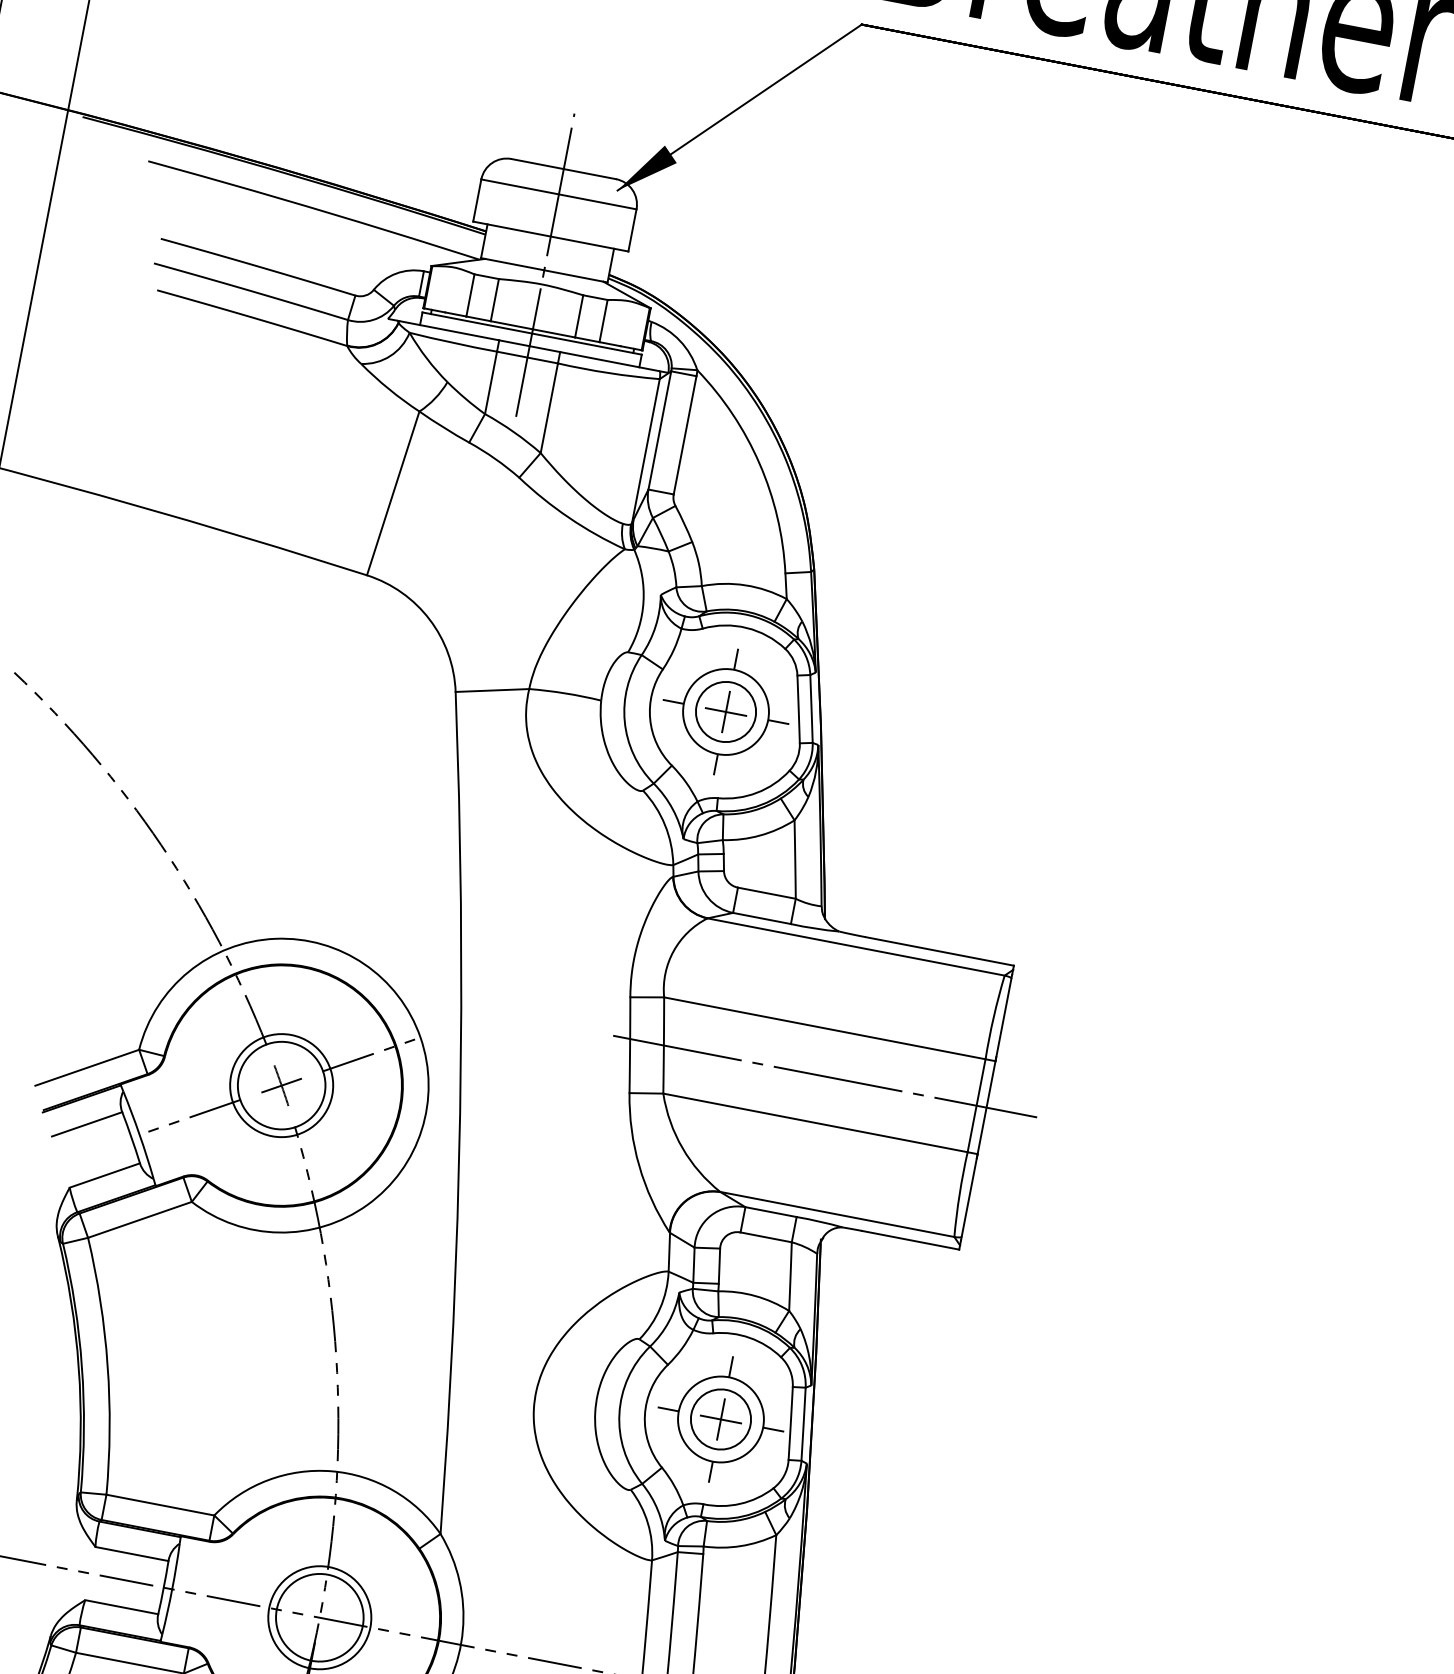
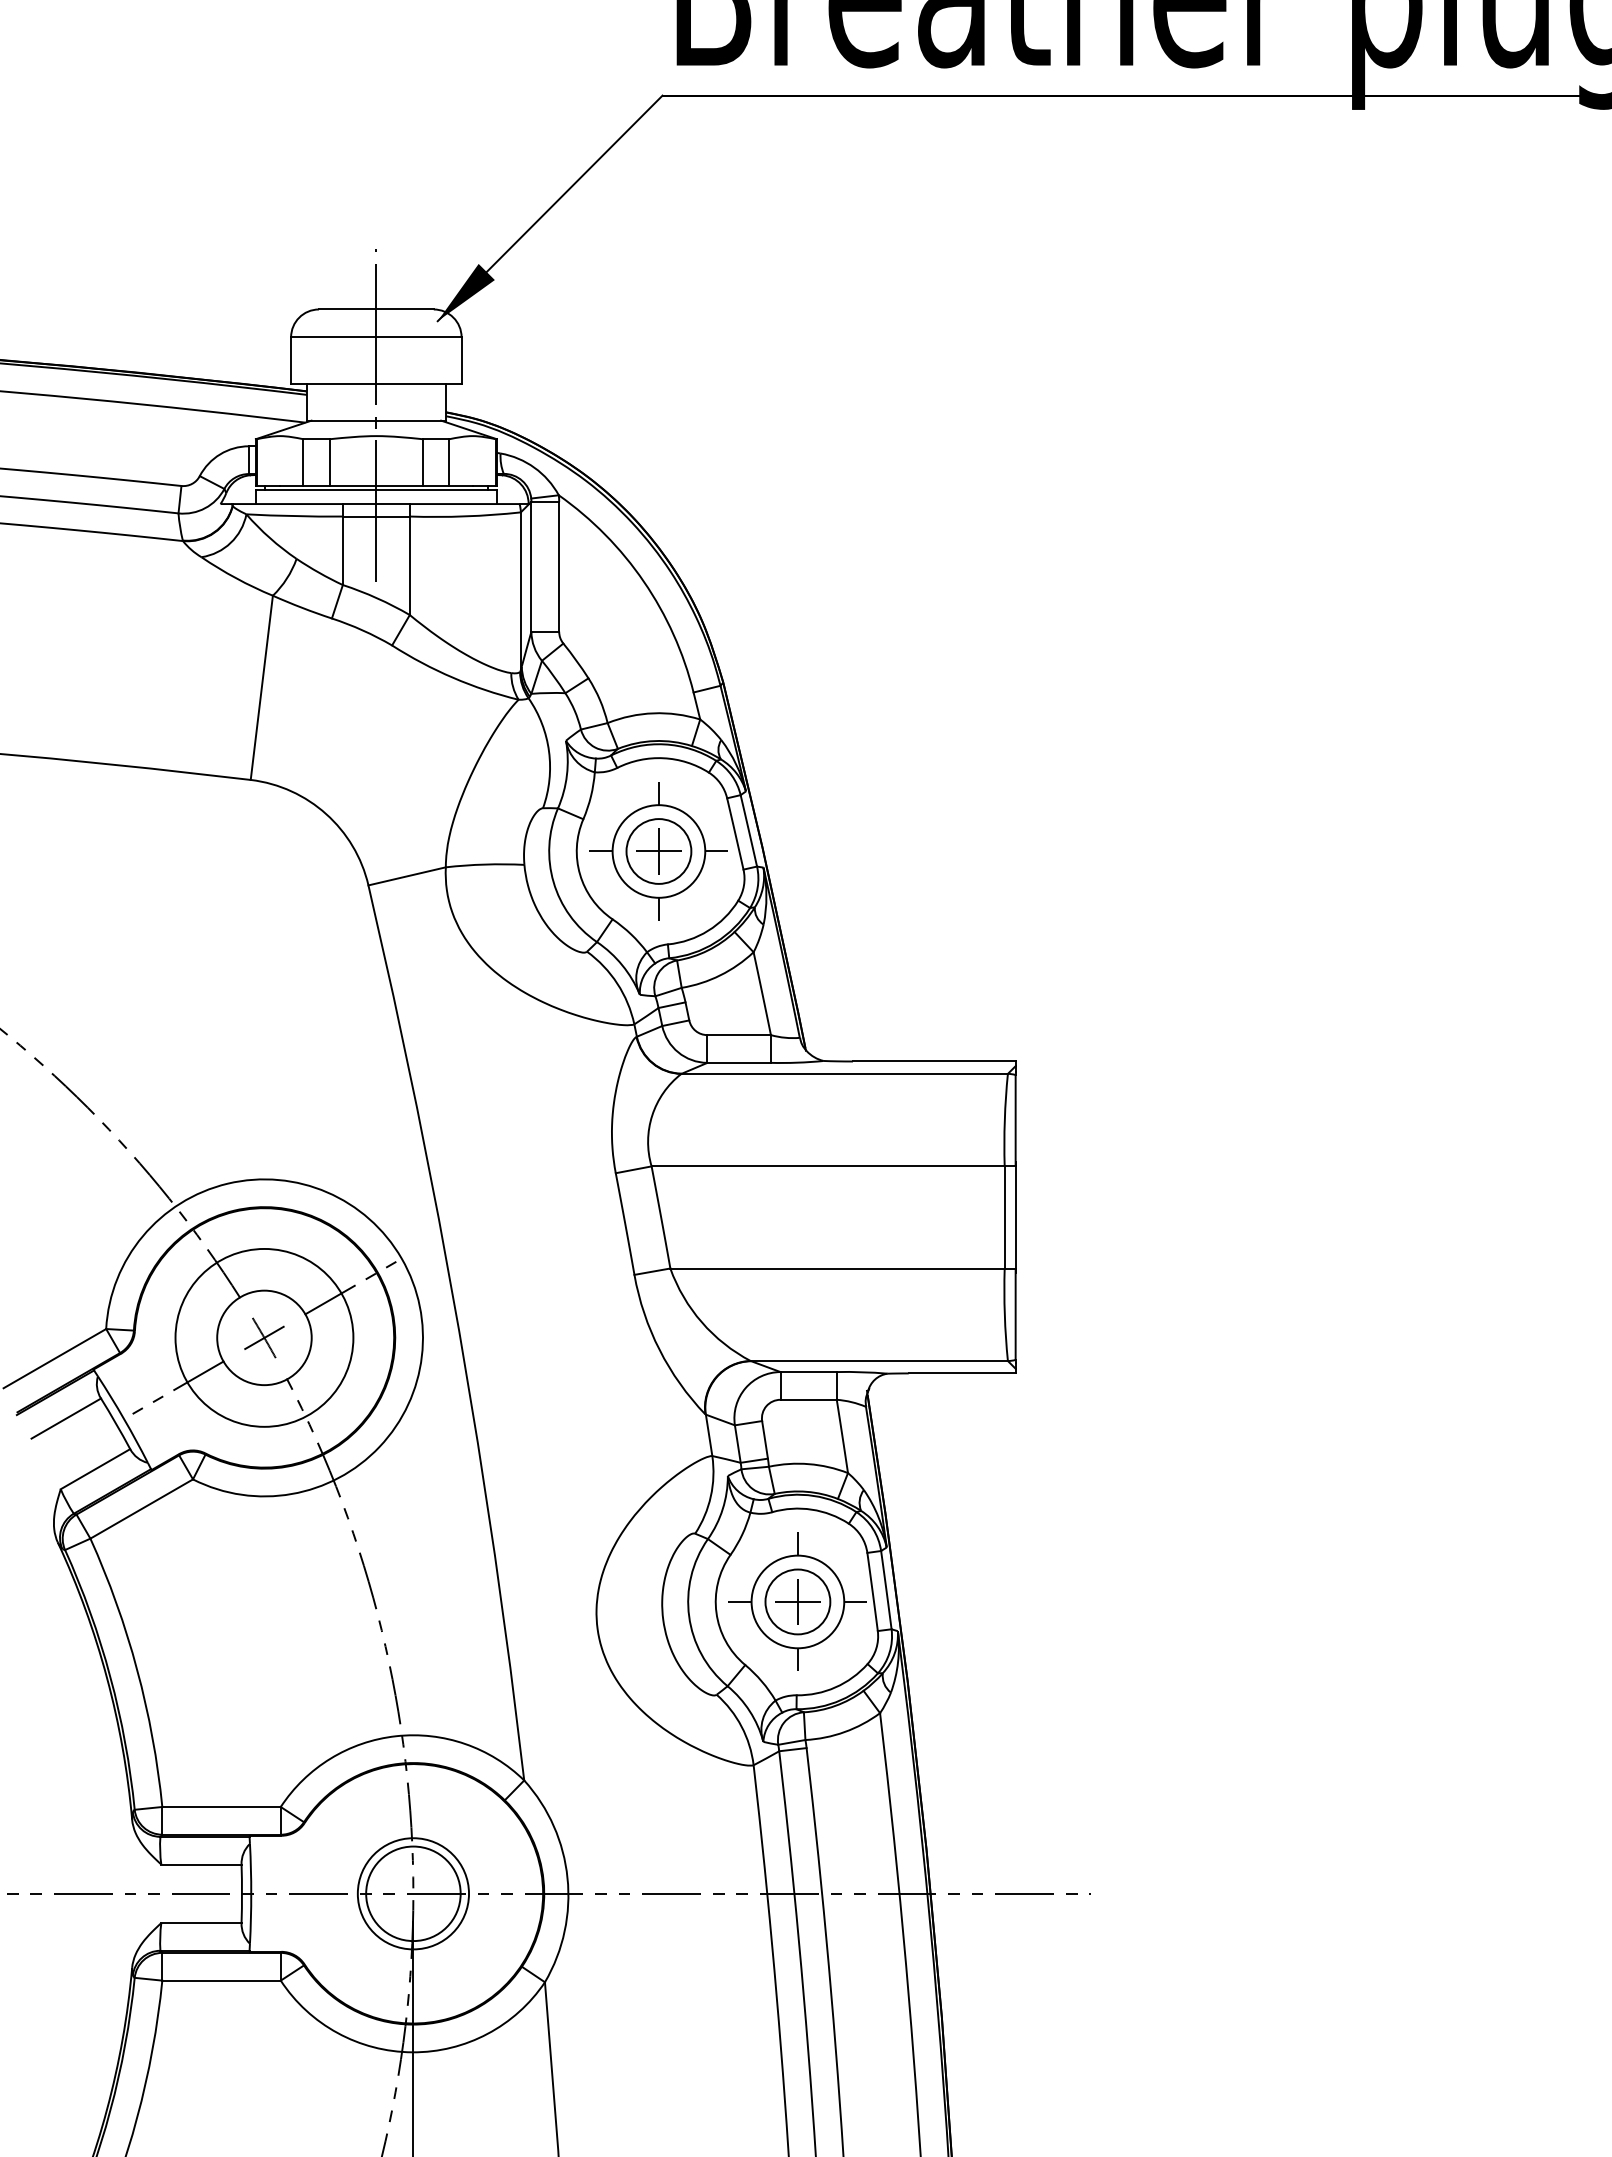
line: (825, 1076) -> (838, 1217), removed
circle: (281, 1085) -> (264, 1337), size x1.6

